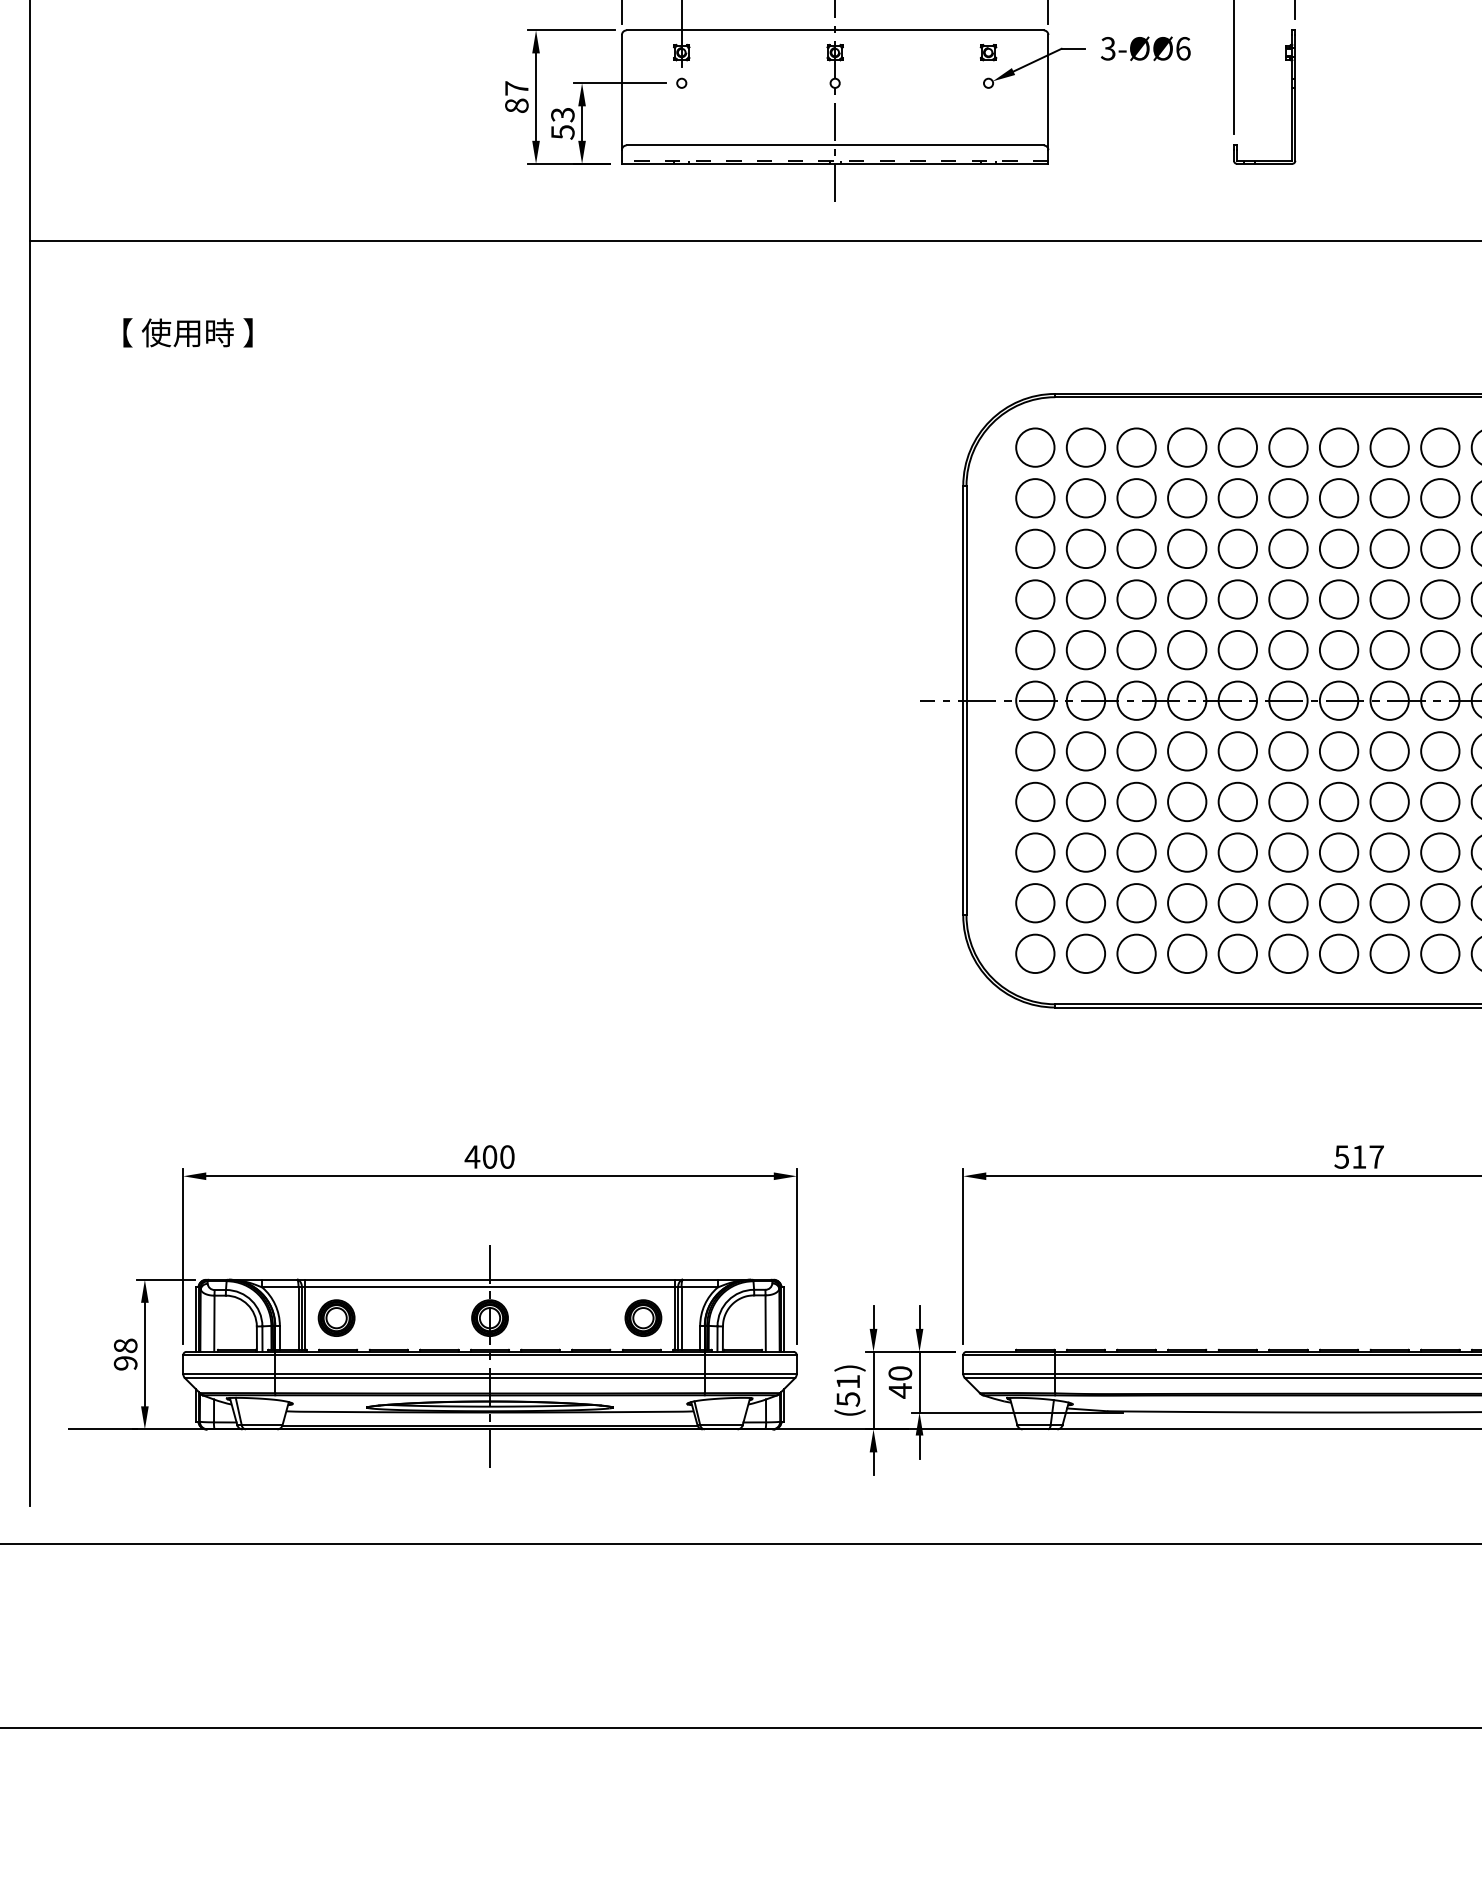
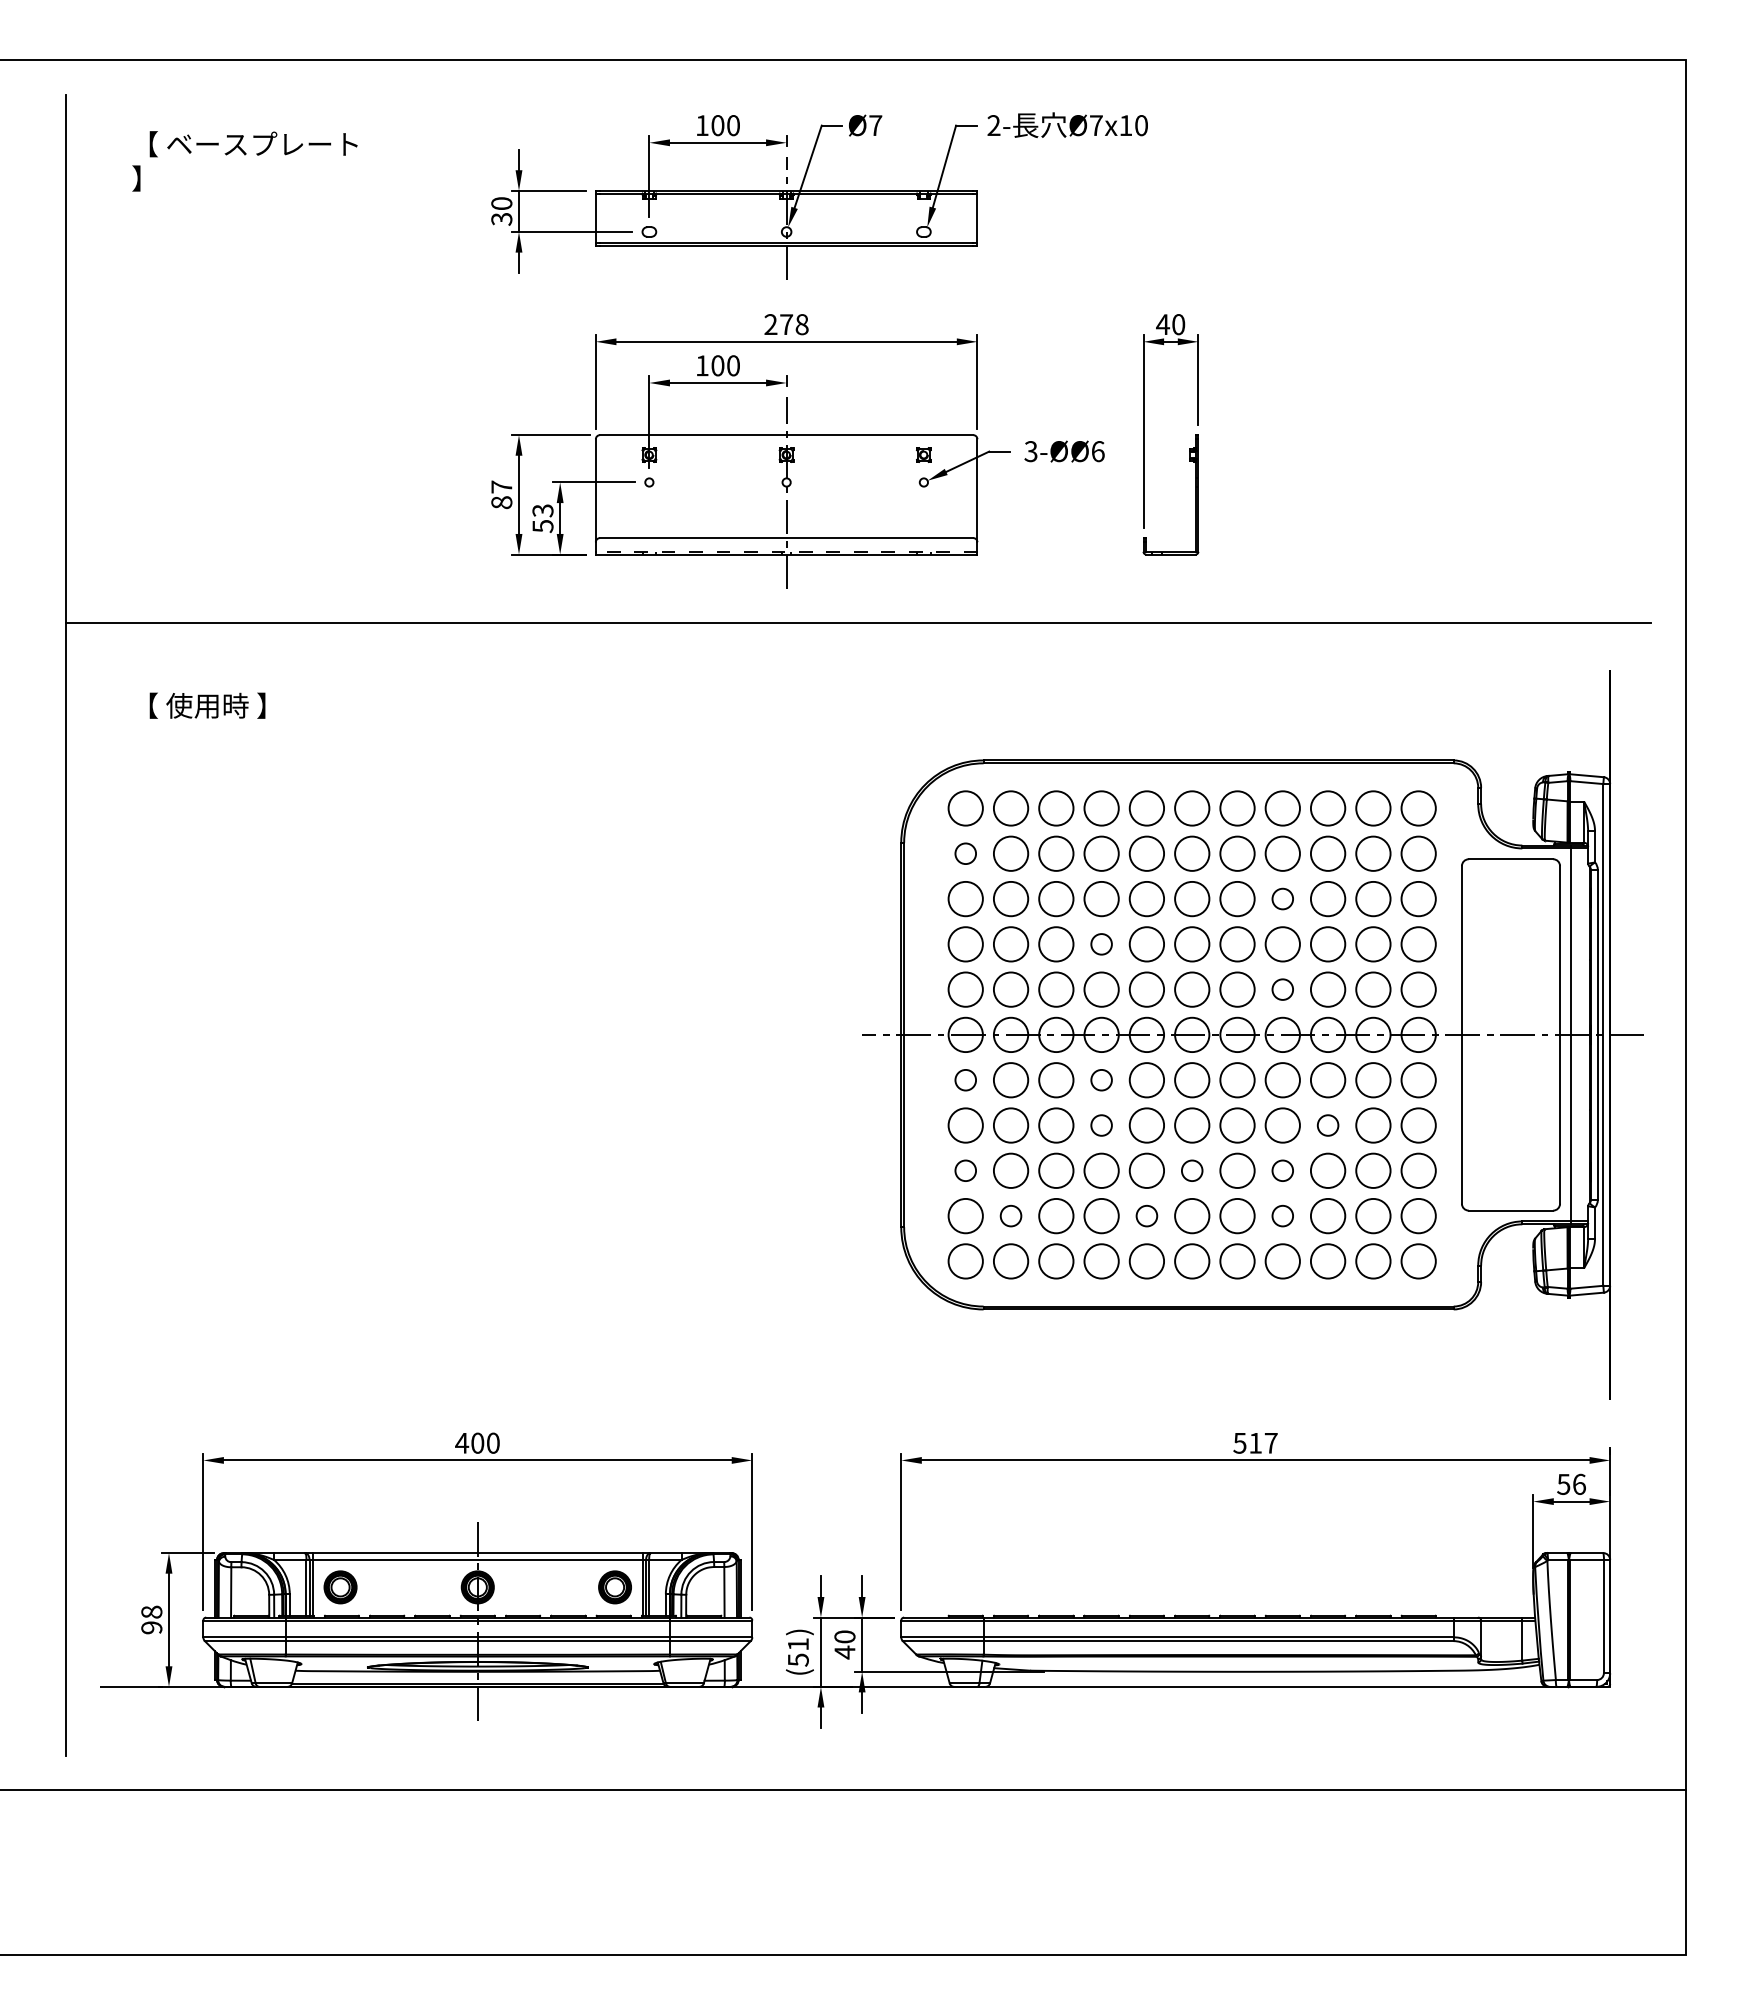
circle: (1035, 497) -> (965, 853), size x0.6
circle: (1389, 548) -> (1282, 898), size x0.6
circle: (1187, 599) -> (1101, 944), size x0.6
circle: (1389, 649) -> (1282, 989), size x0.6
circle: (1035, 751) -> (965, 1080), size x0.6
circle: (1187, 751) -> (1101, 1080), size x0.6
circle: (1187, 801) -> (1101, 1125), size x0.6
circle: (1439, 801) -> (1327, 1125), size x0.6
circle: (1035, 852) -> (965, 1170), size x0.6
circle: (1288, 852) -> (1192, 1170), size x0.6
circle: (1389, 852) -> (1282, 1170), size x0.6
circle: (1085, 902) -> (1010, 1215), size x0.6
circle: (1237, 902) -> (1146, 1215), size x0.6
circle: (1389, 902) -> (1282, 1215), size x0.6

